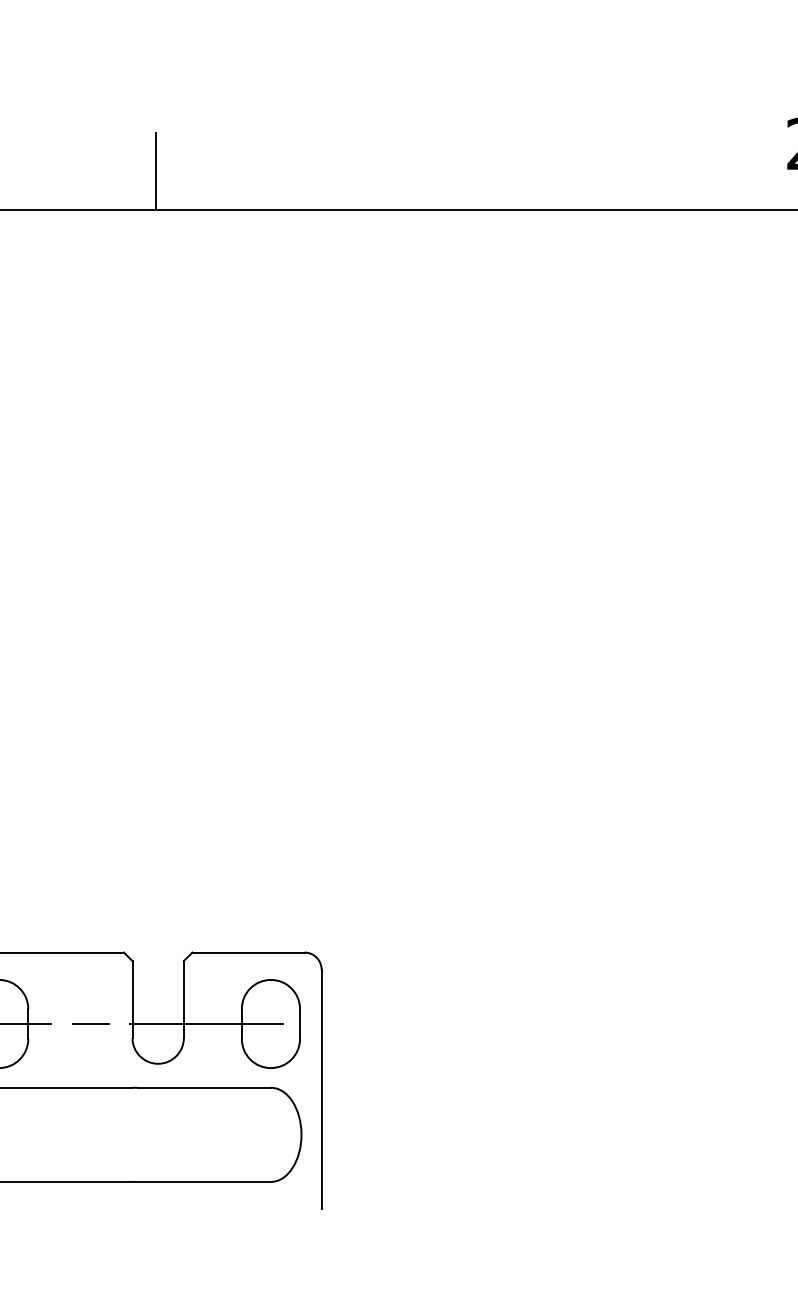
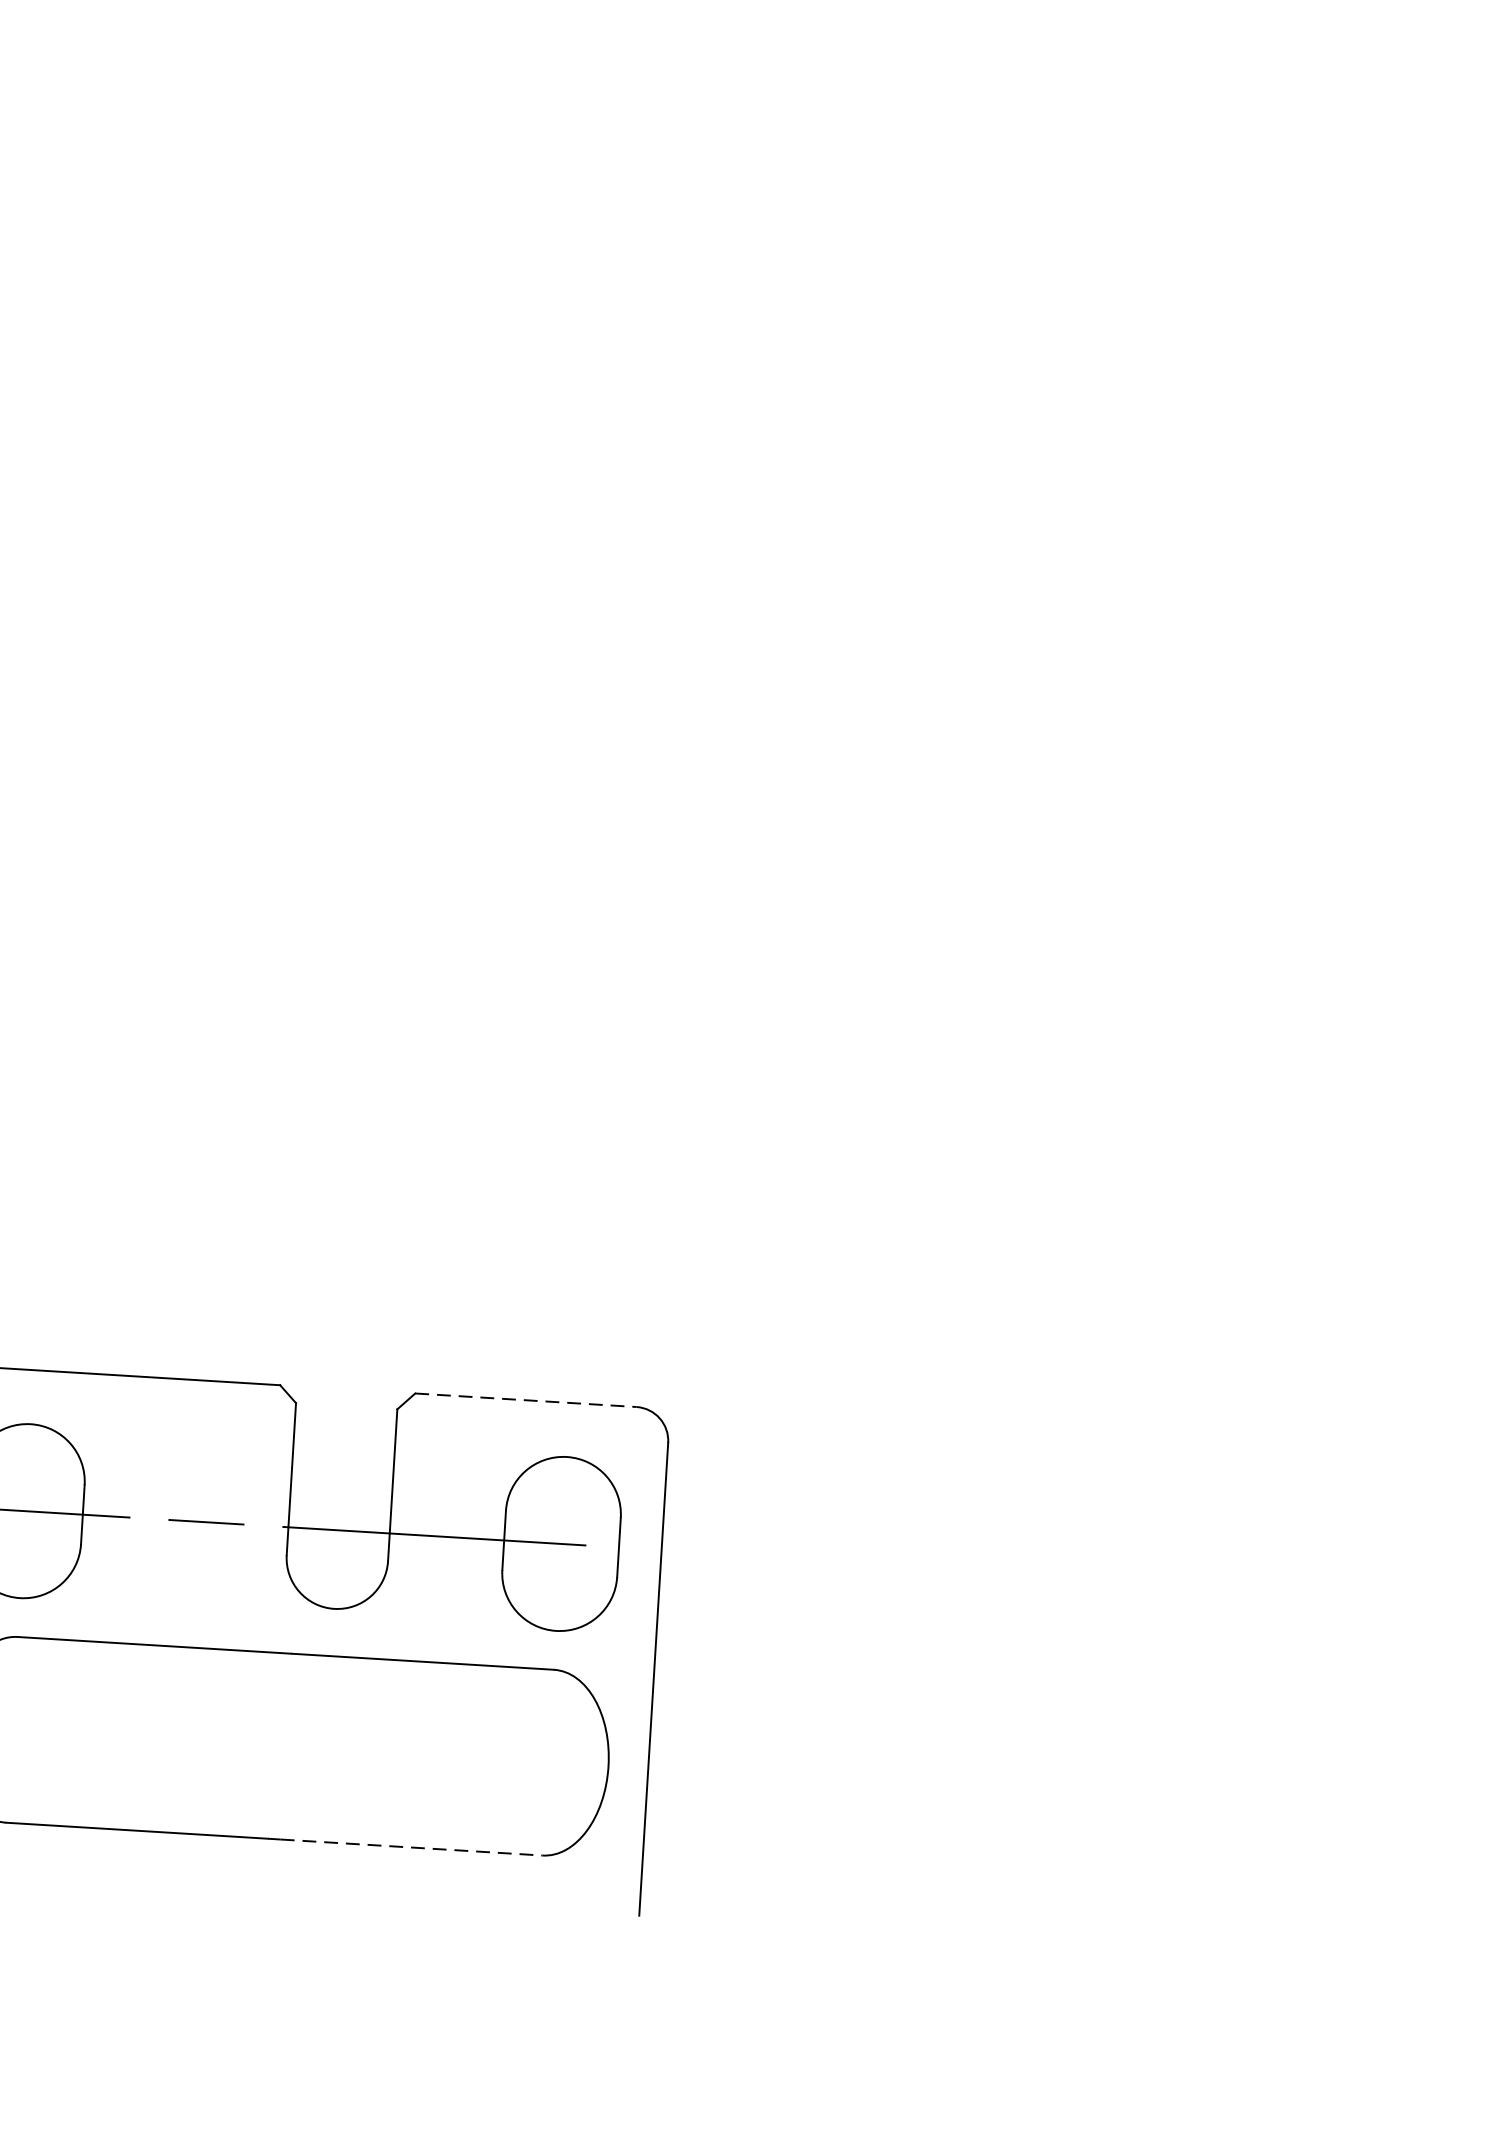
line: (248, 952) -> (525, 1400), solid -> dashed
line: (205, 1181) -> (413, 1846), solid -> dashed

